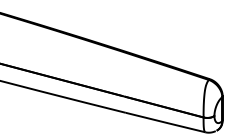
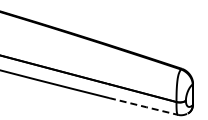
line: (165, 122) -> (143, 106), solid -> dashed

